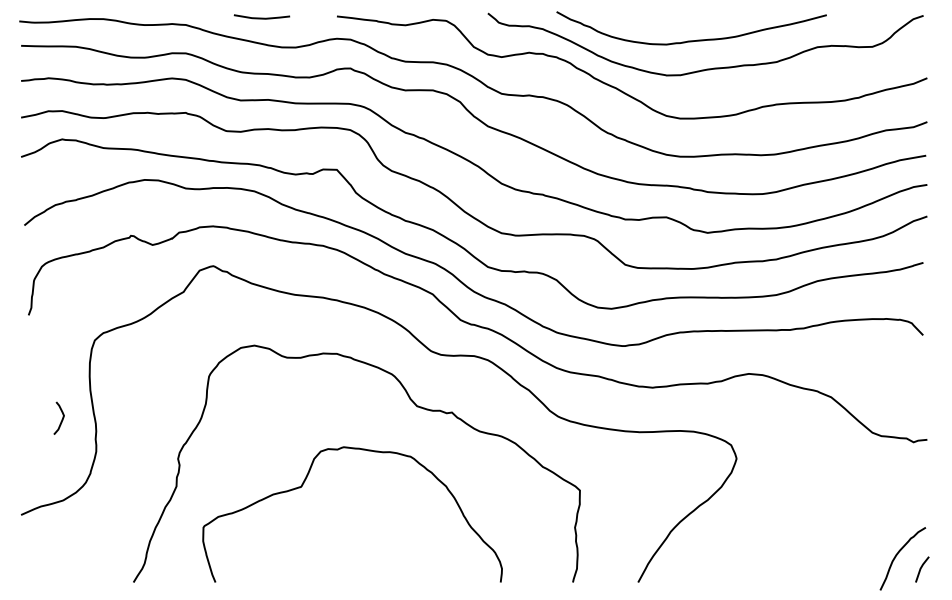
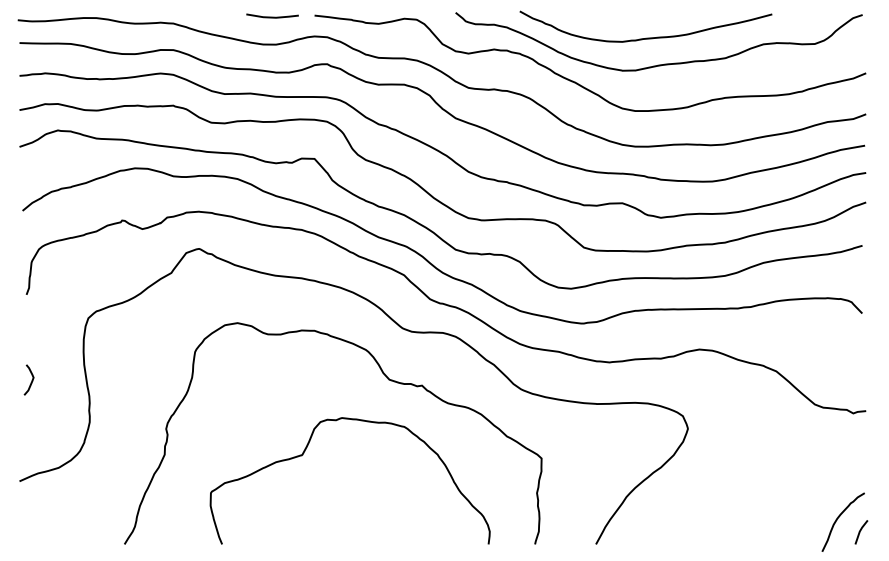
line: (261, 17) -> (272, 16), moved
curve: (61, 418) -> (31, 380), moved
curve: (302, 487) -> (303, 455), moved

